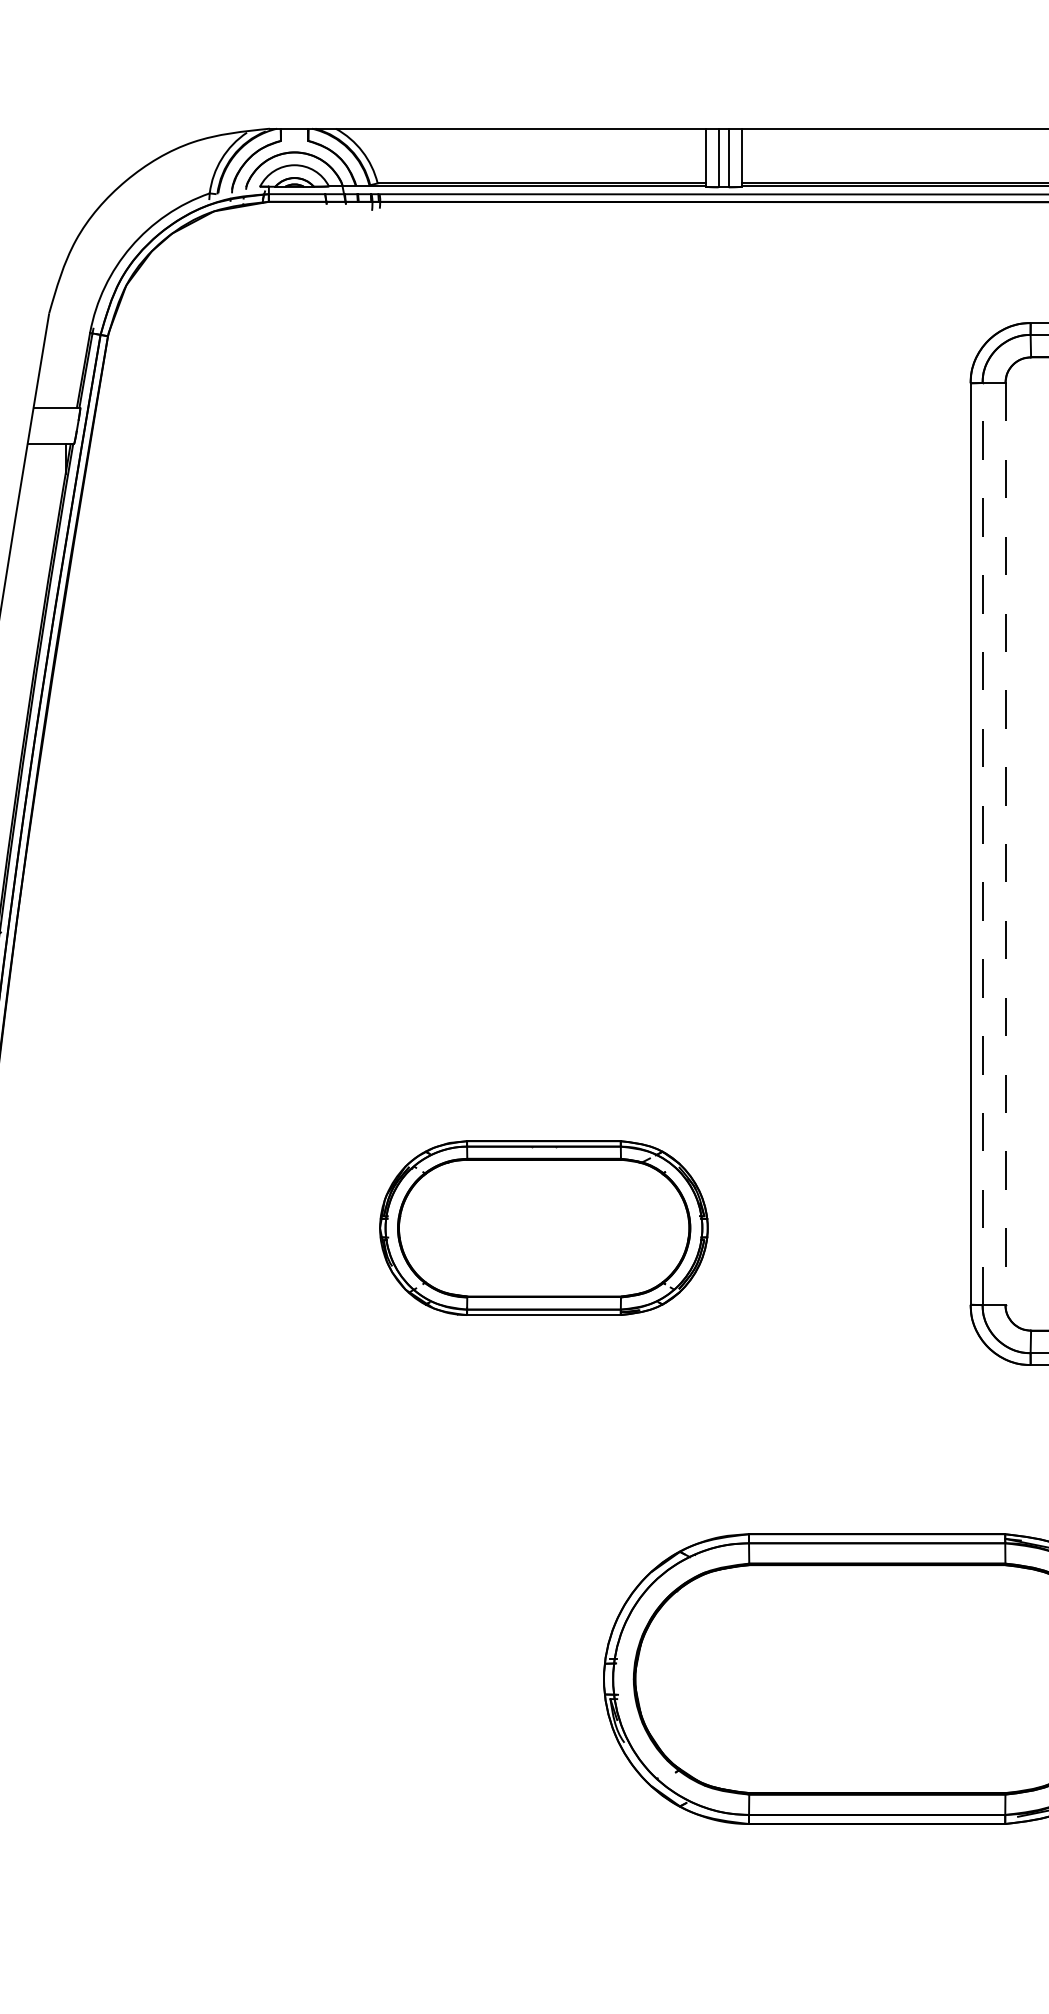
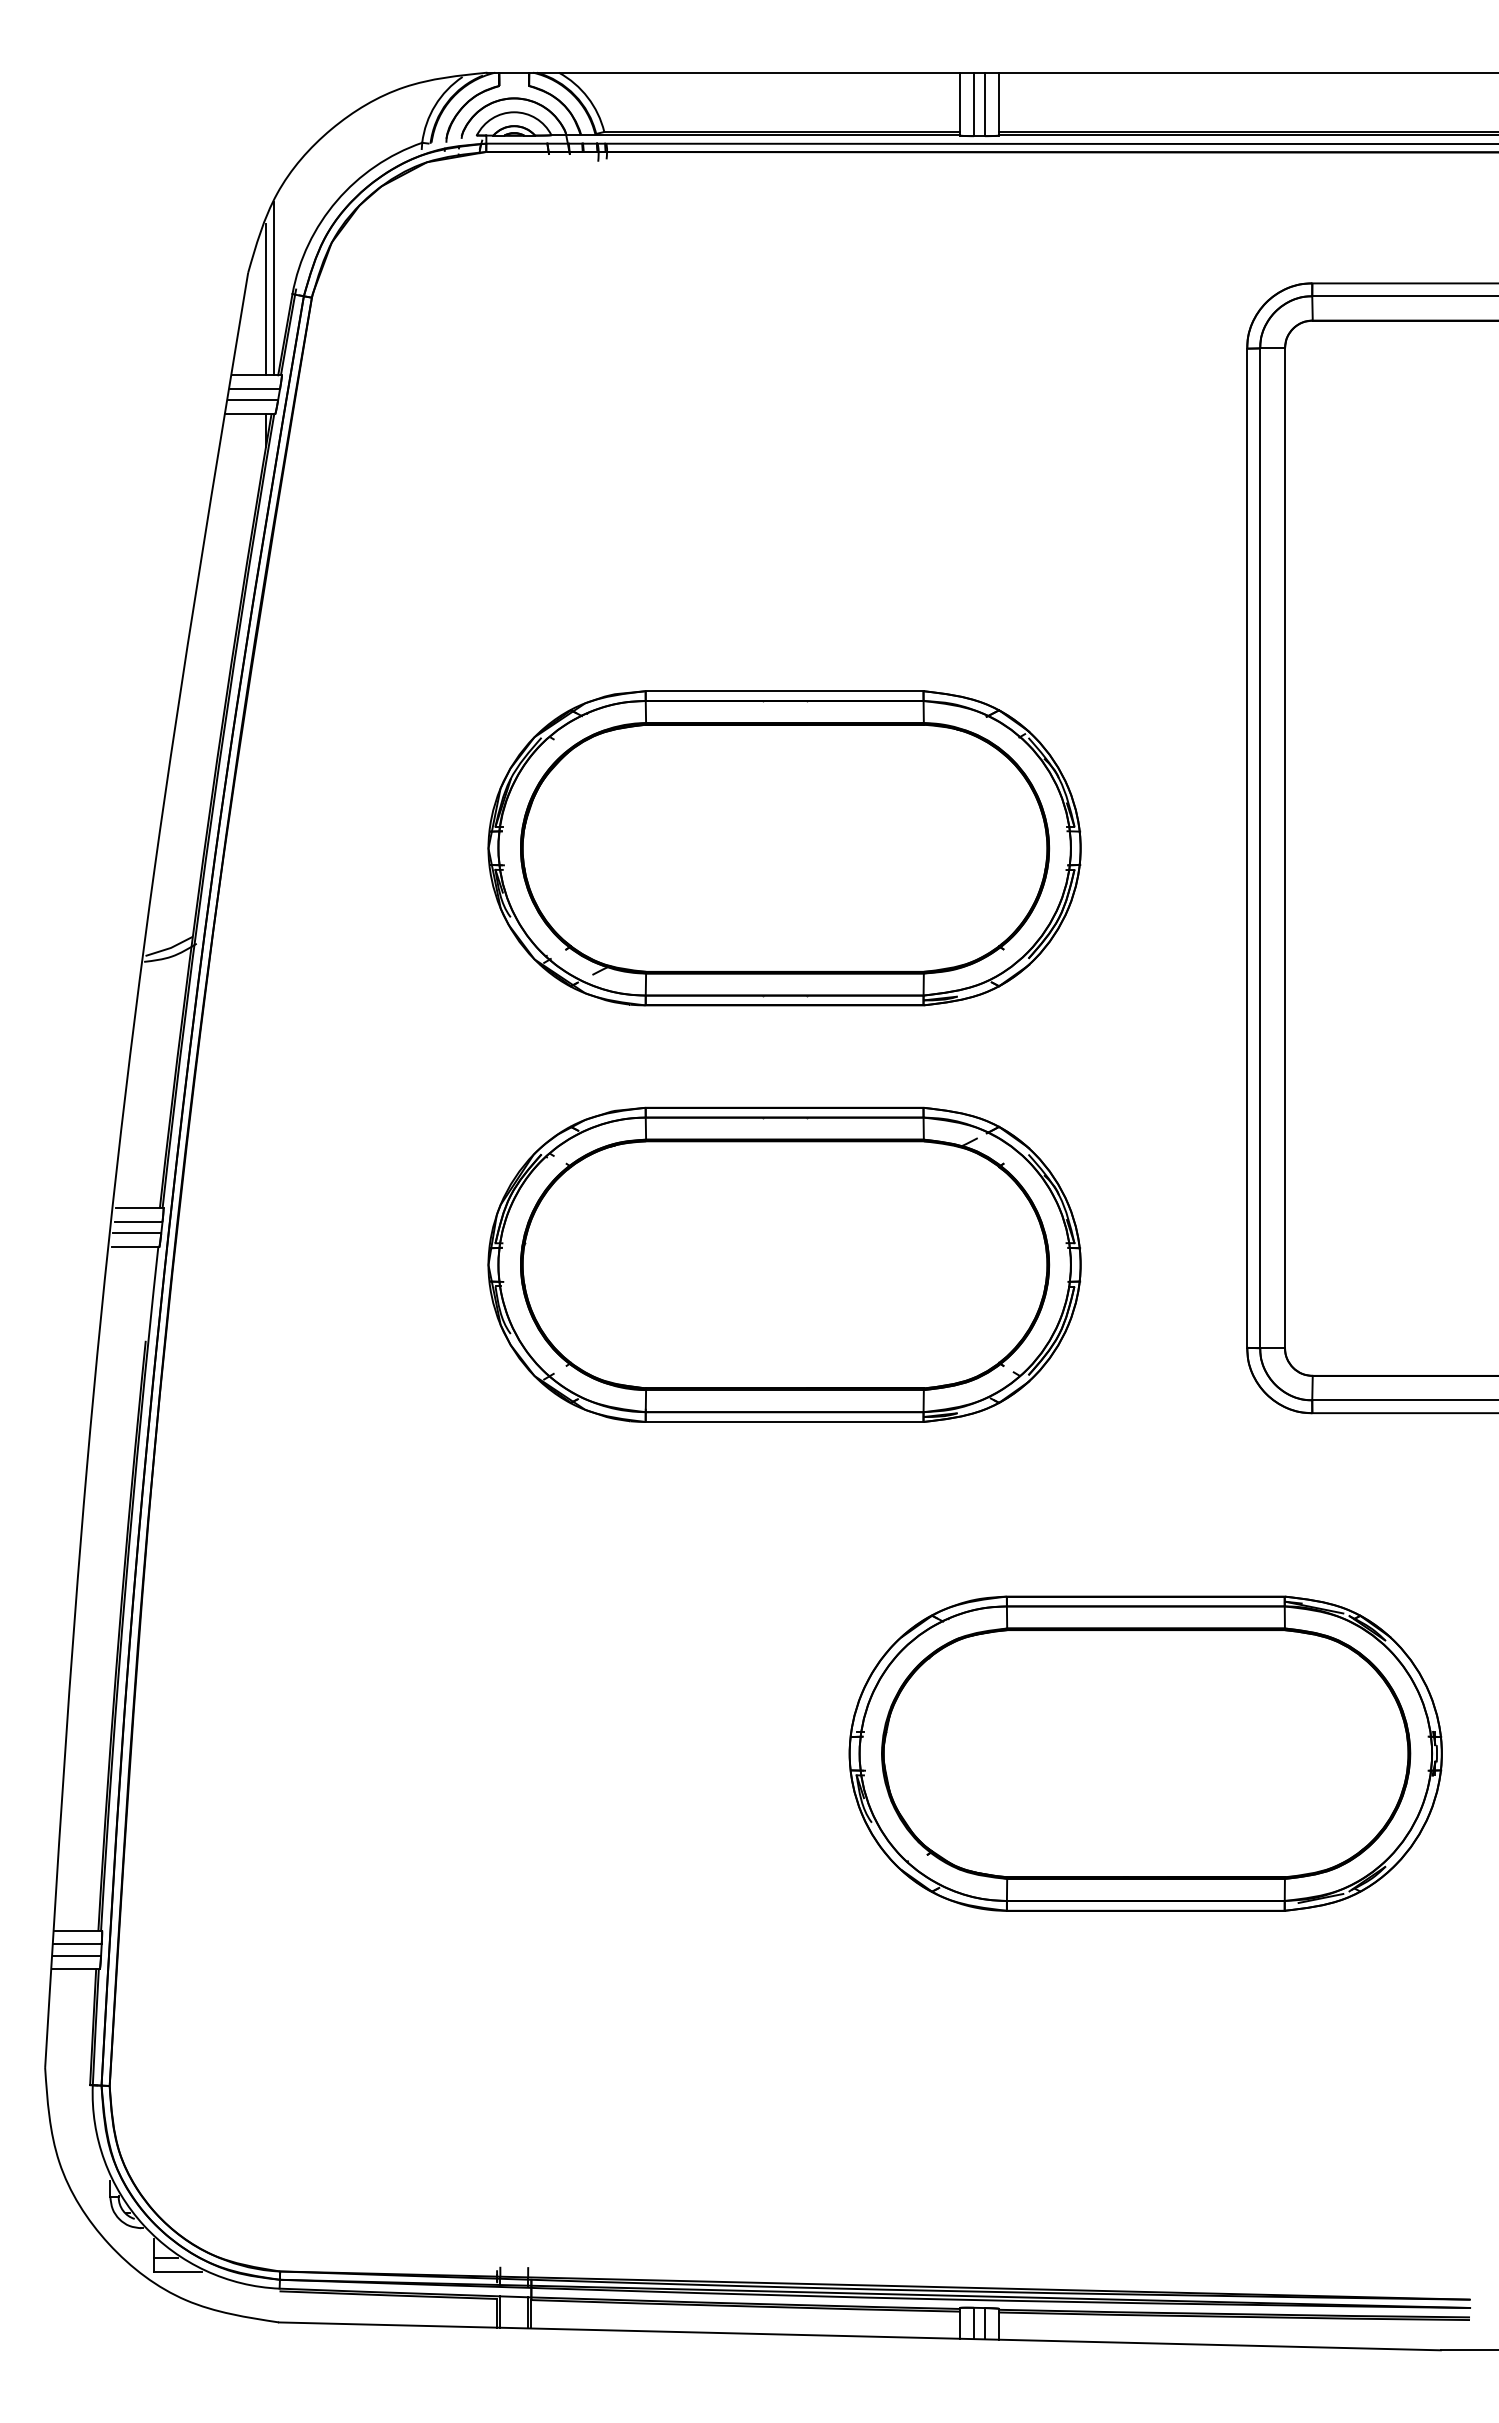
line: (73, 327) -> (274, 288), added
line: (65, 337) -> (265, 299), added
line: (55, 420) -> (254, 389), added
line: (54, 431) -> (253, 400), added
part: (543, 844) -> (784, 848), added
line: (982, 844) -> (1260, 848), dashed -> solid
line: (1005, 844) -> (1285, 848), dashed -> solid
part: (543, 1227) -> (784, 1264), size x1.67

